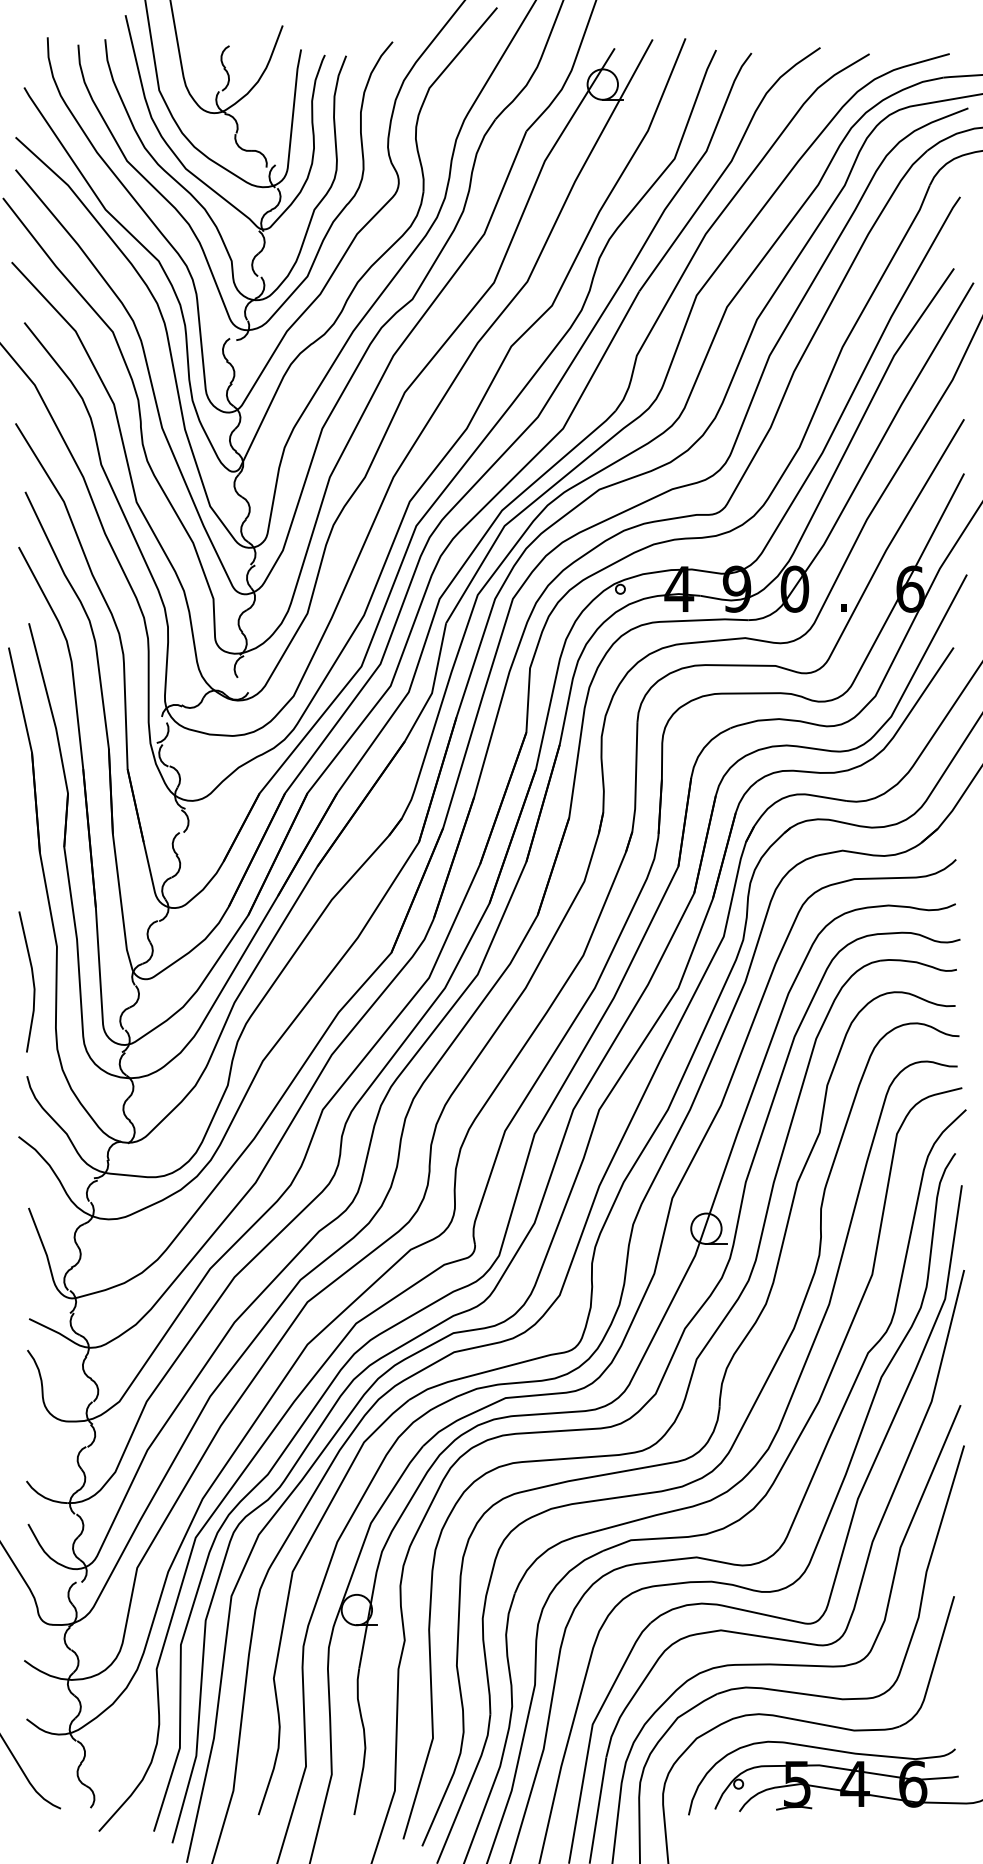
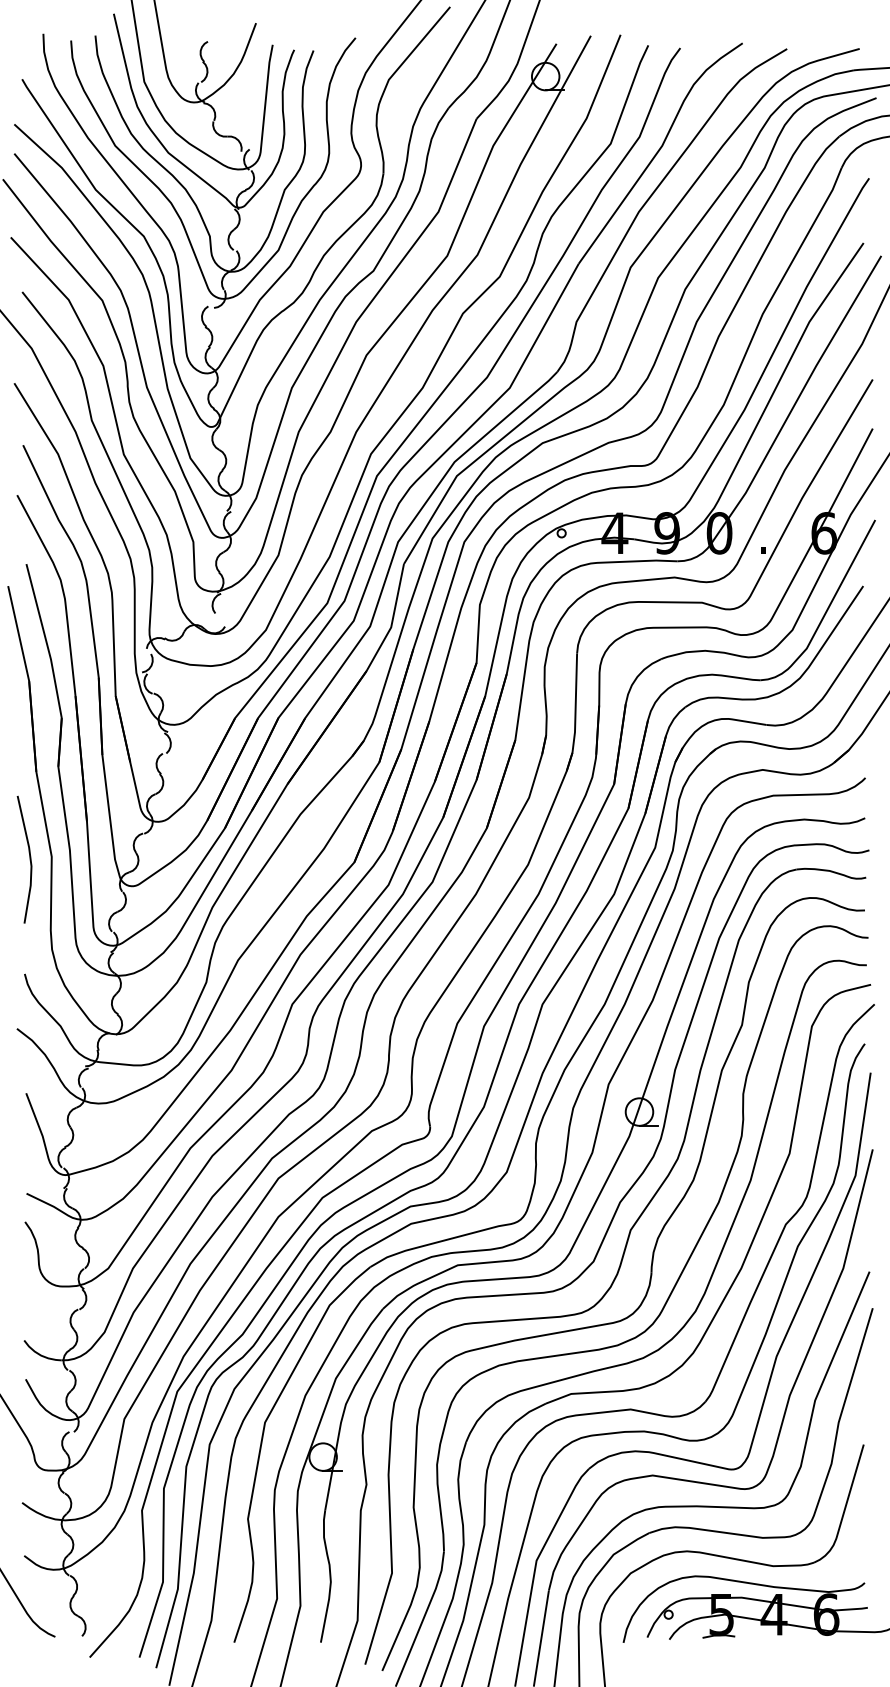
curve: (32, 981) -> (29, 859), moved

